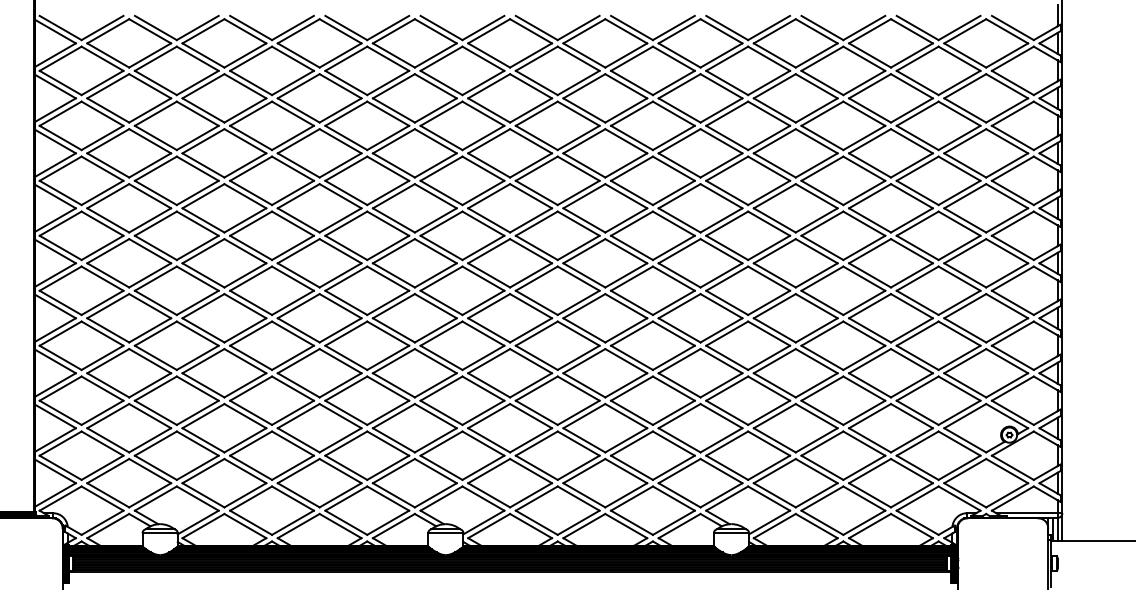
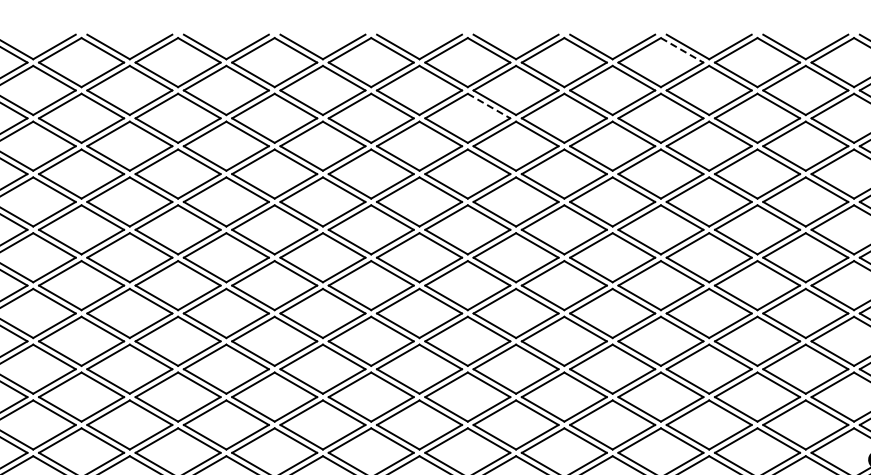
line: (817, 31) -> (682, 50), solid -> dashed
line: (626, 86) -> (489, 106), solid -> dashed

